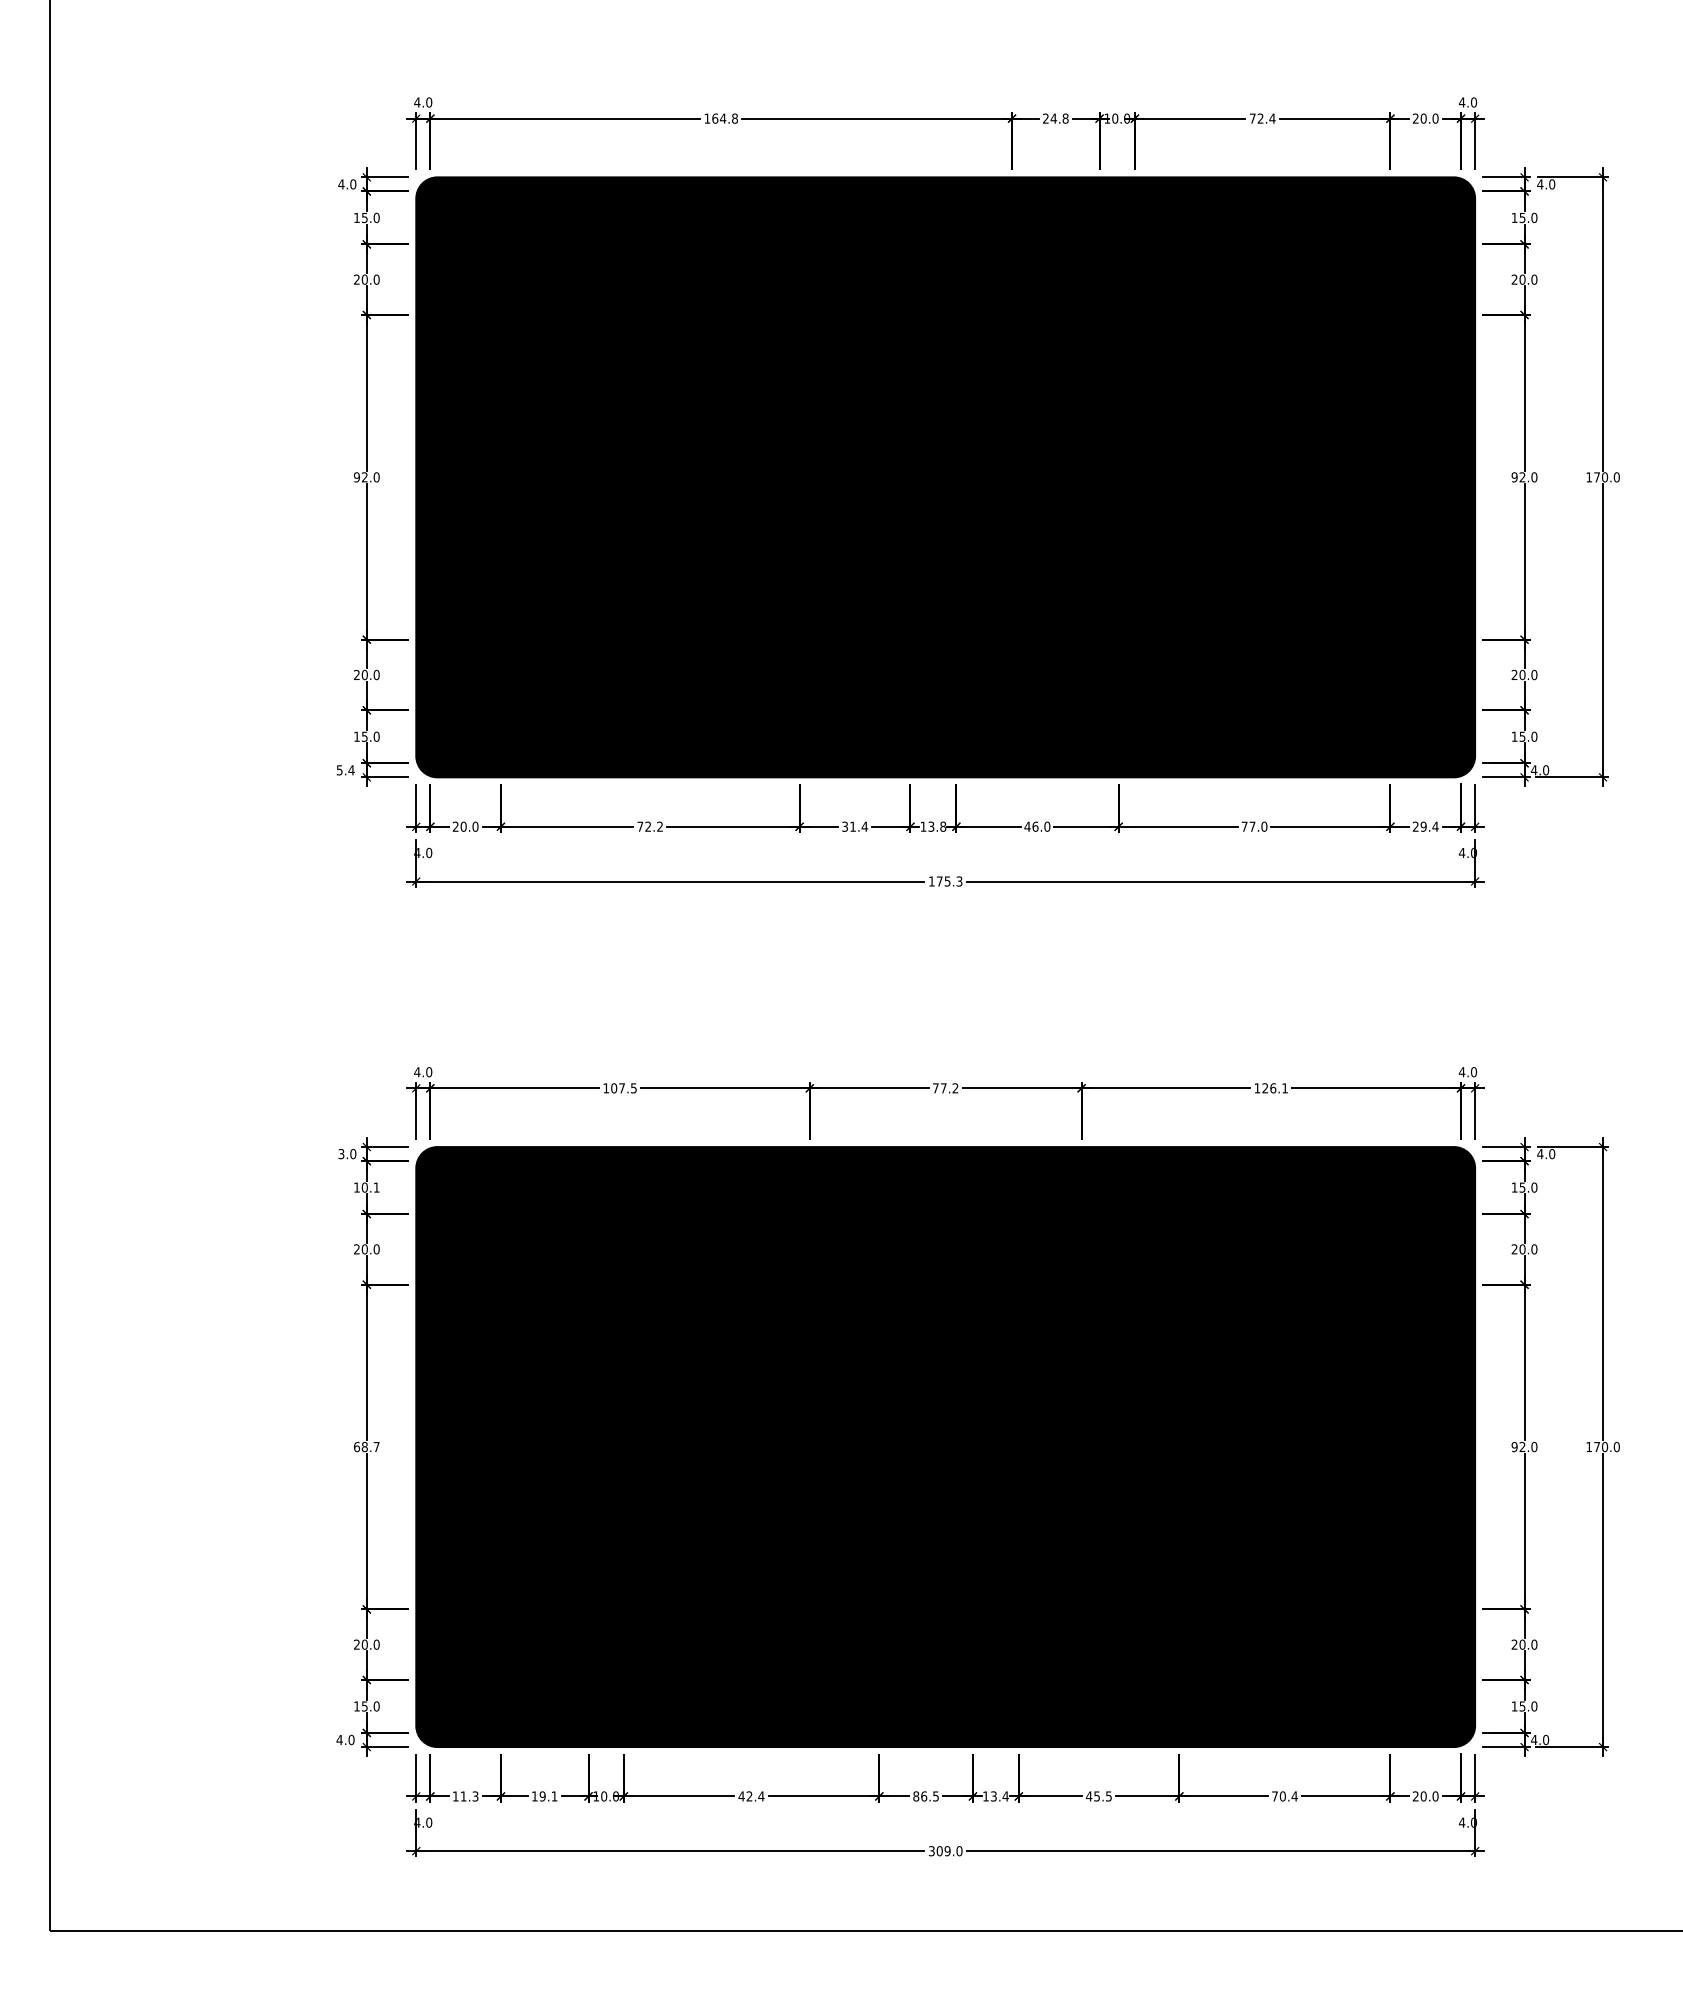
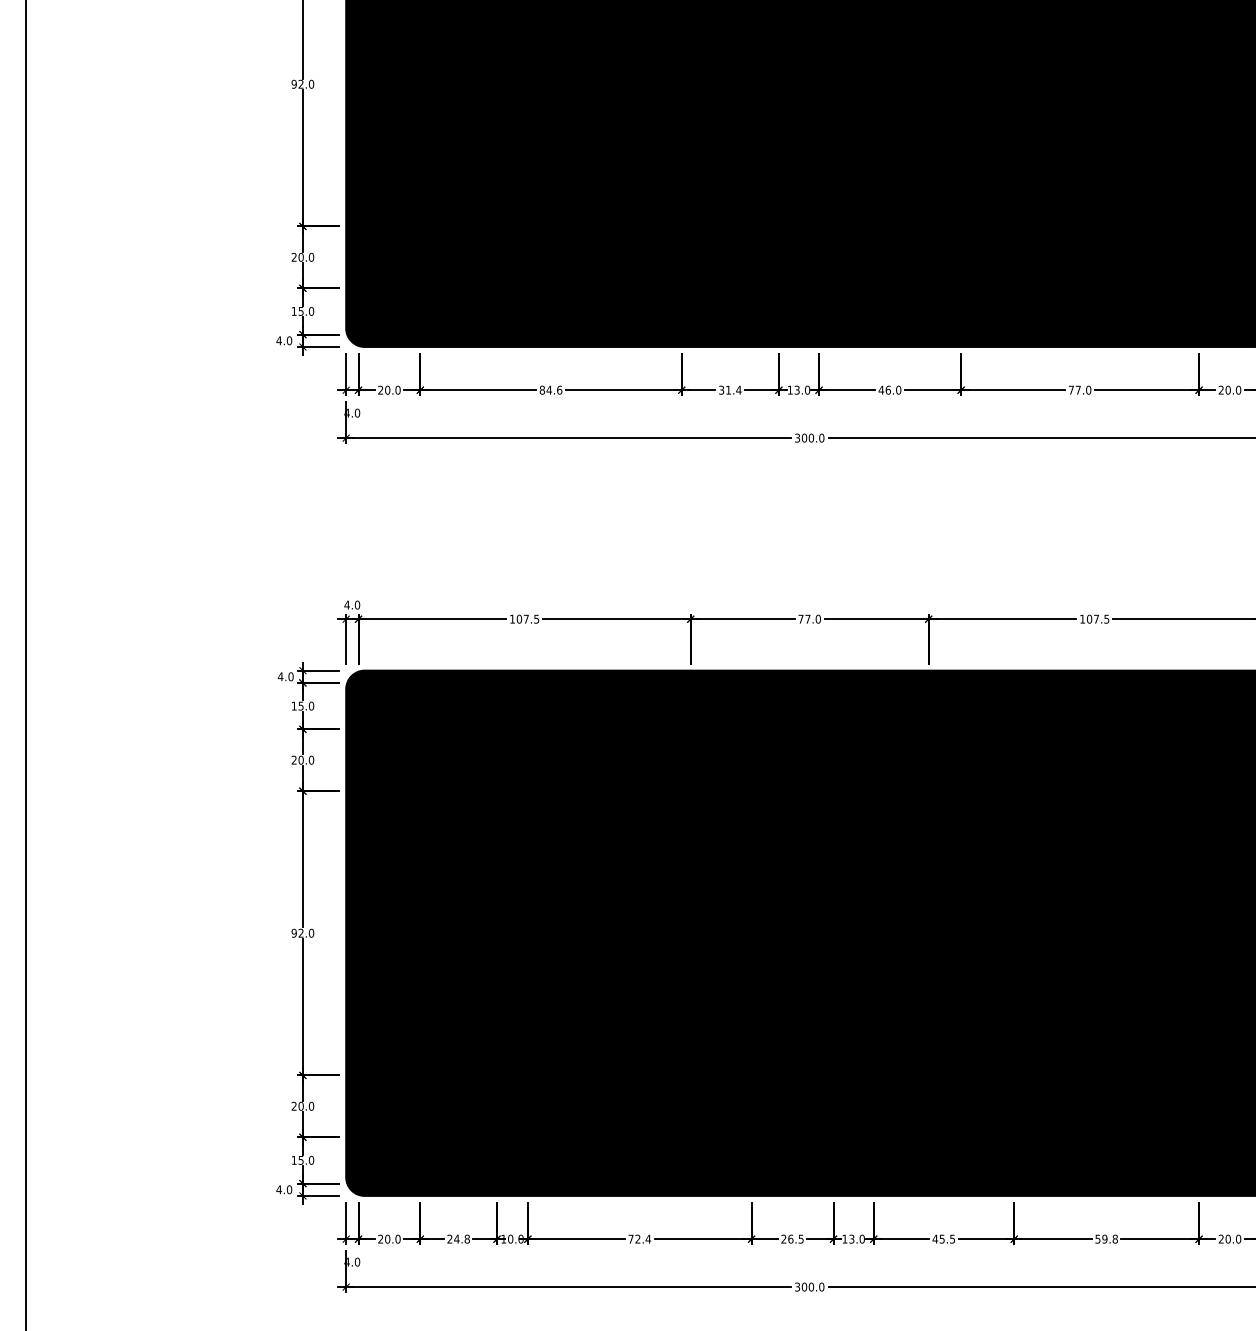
text: (345, 770) -> (284, 340), 5.4 -> 4.0
text: (650, 826) -> (551, 389), 72.2 -> 84.6
text: (943, 826) -> (807, 389), 13.8 -> 13.0
text: (1429, 826) -> (1233, 389), 29.4 -> 20.0
text: (945, 881) -> (809, 438), 175.3 -> 300.0
text: (955, 1088) -> (818, 619), 77.2 -> 77.0
text: (1274, 1088) -> (1097, 619), 126.1 -> 107.5
text: (341, 1154) -> (280, 677), 3.0 -> 4.0
text: (370, 1187) -> (306, 706), 10.1 -> 15.0
text: (366, 1446) -> (302, 932), 68.7 -> 92.0
text: (465, 1796) -> (389, 1239), 11.3 -> 20.0
text: (544, 1796) -> (458, 1239), 19.1 -> 24.8
text: (741, 1796) -> (630, 1239), 42.4 -> 72.4
text: (916, 1796) -> (784, 1239), 86.5 -> 26.5
text: (1005, 1796) -> (862, 1239), 13.4 -> 13.0
text: (1284, 1796) -> (1106, 1239), 70.4 -> 59.8
text: (947, 1851) -> (811, 1287), 309.0 -> 300.0

